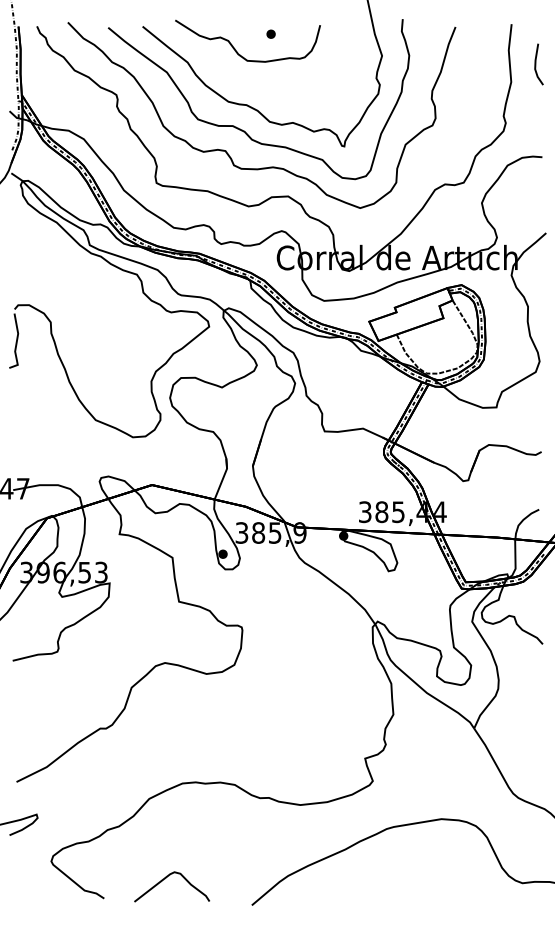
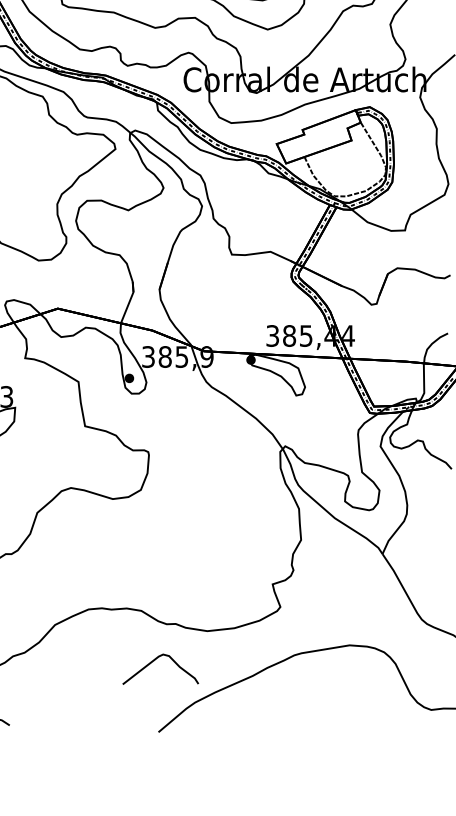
curve: (165, 879) -> (154, 661), moved

